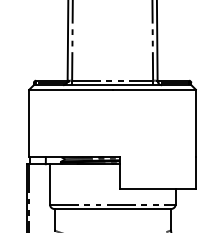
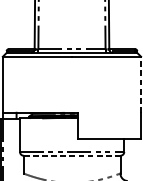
line: (195, 123) -> (140, 84), solid -> dashed
line: (113, 209) -> (72, 156), solid -> dashed

